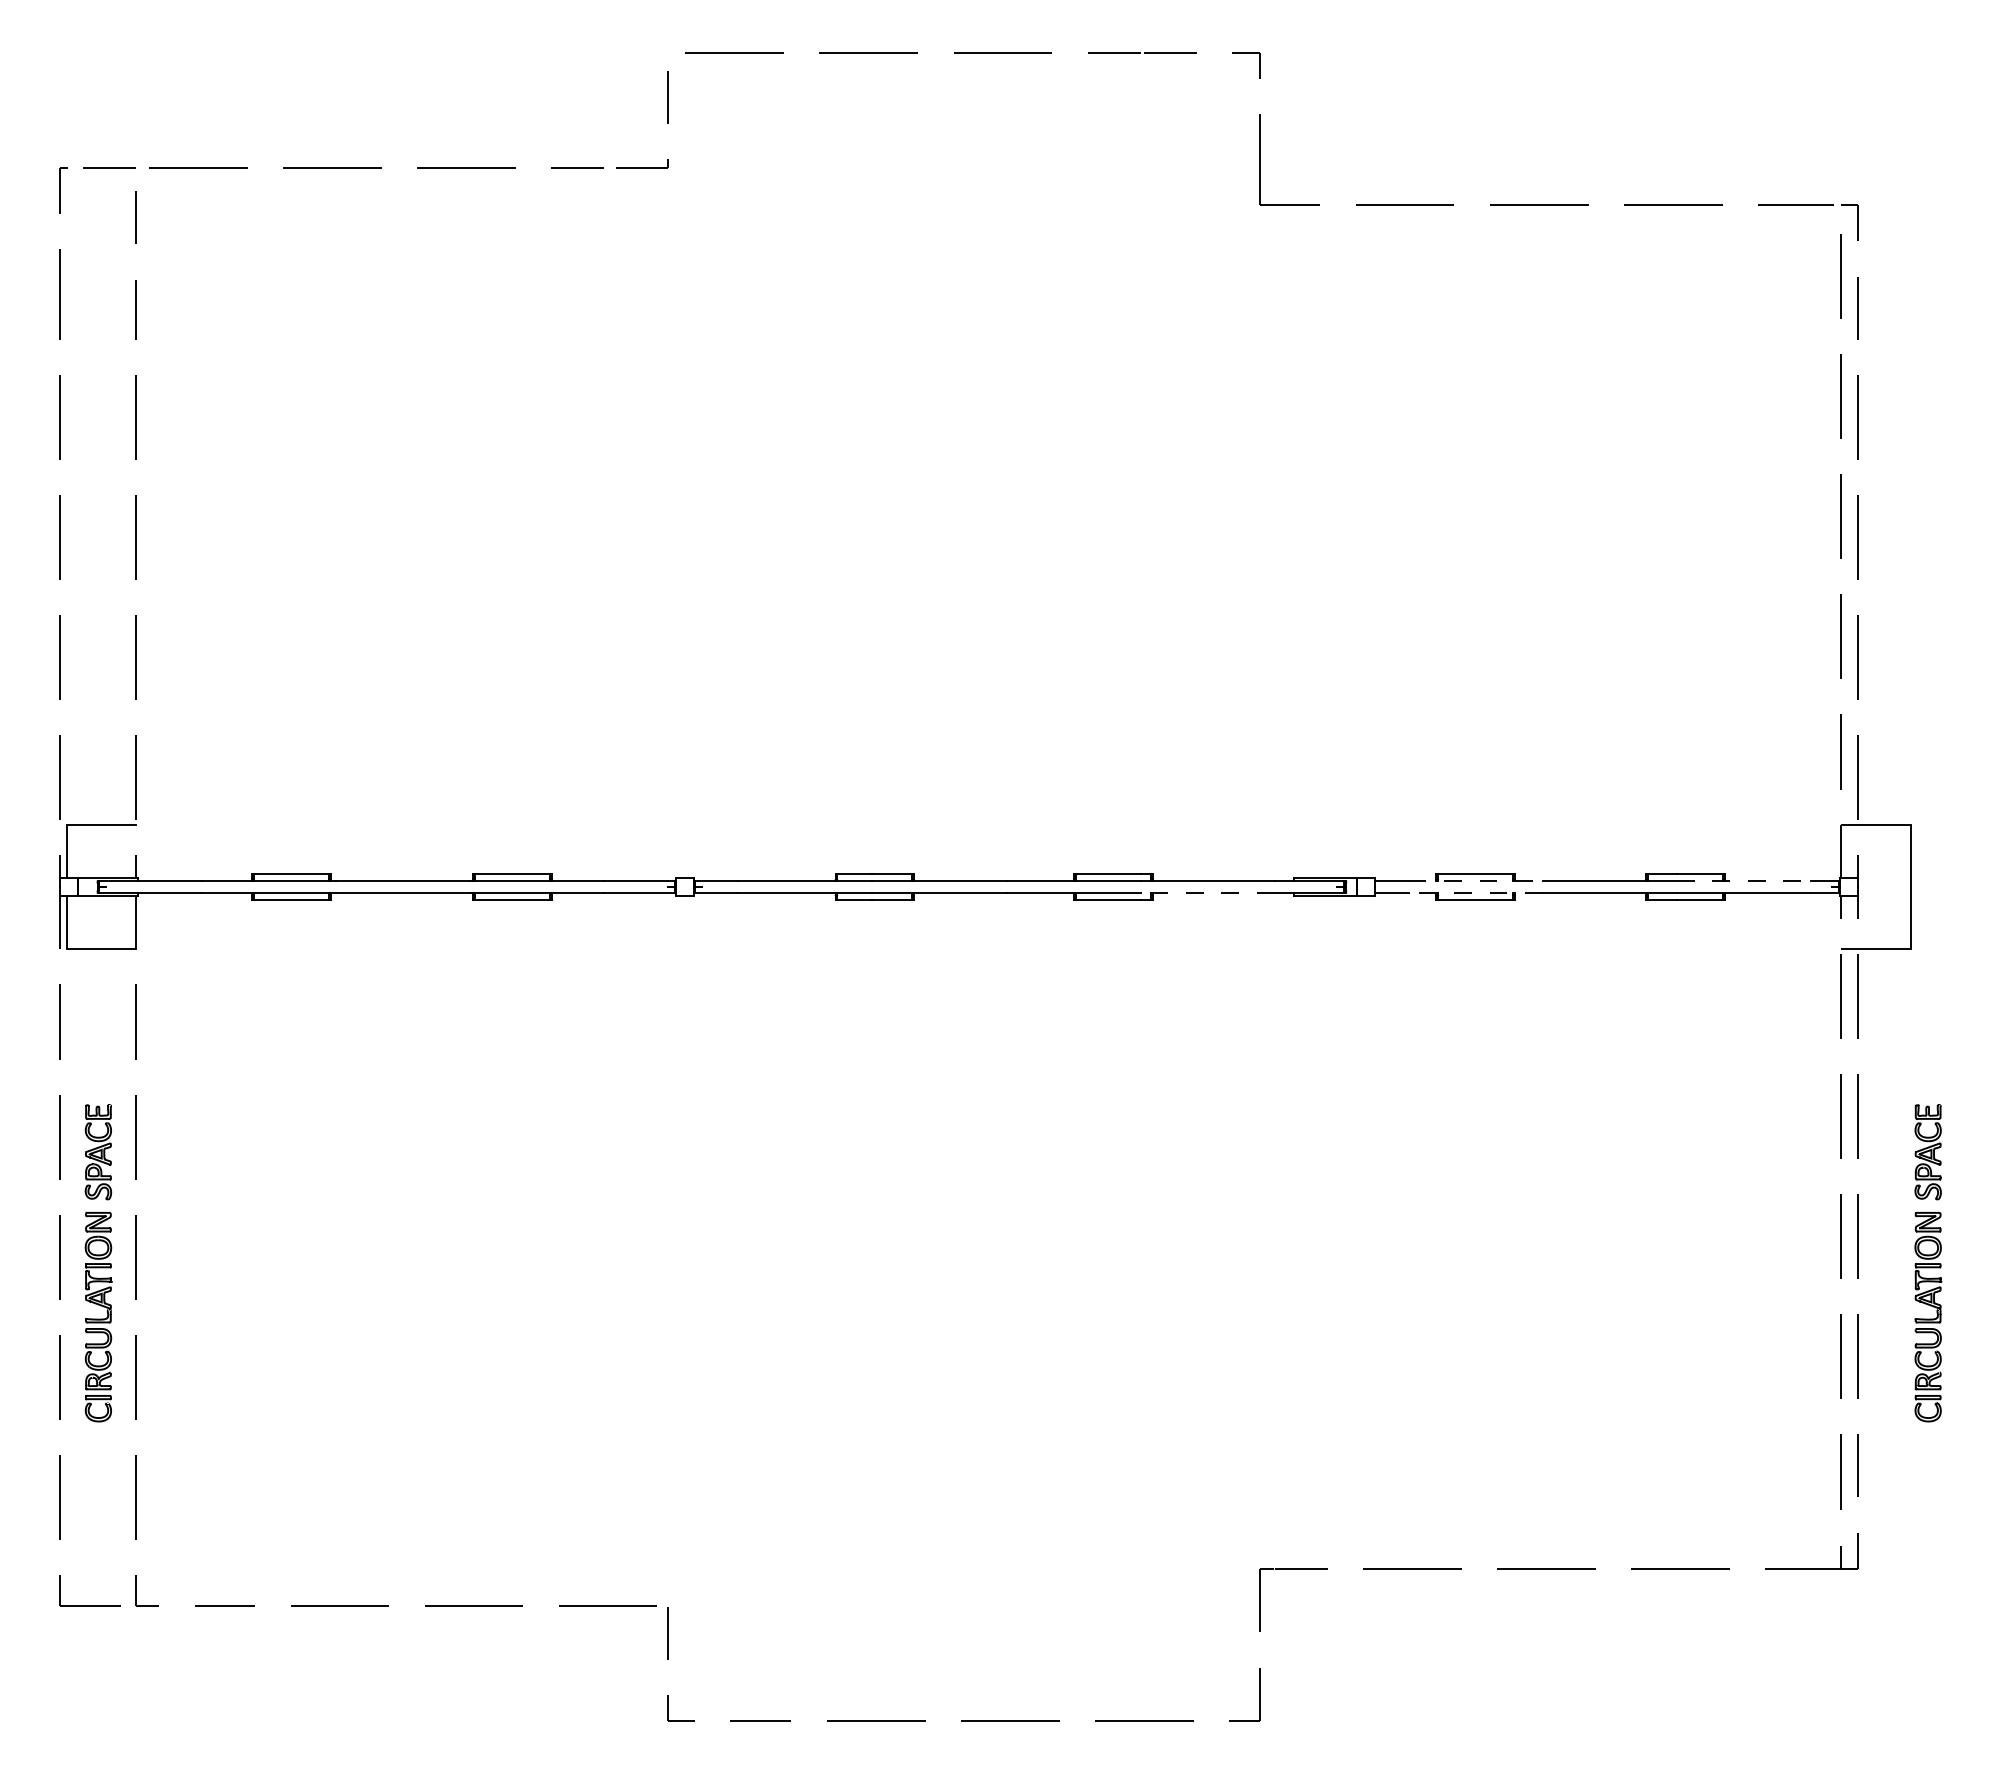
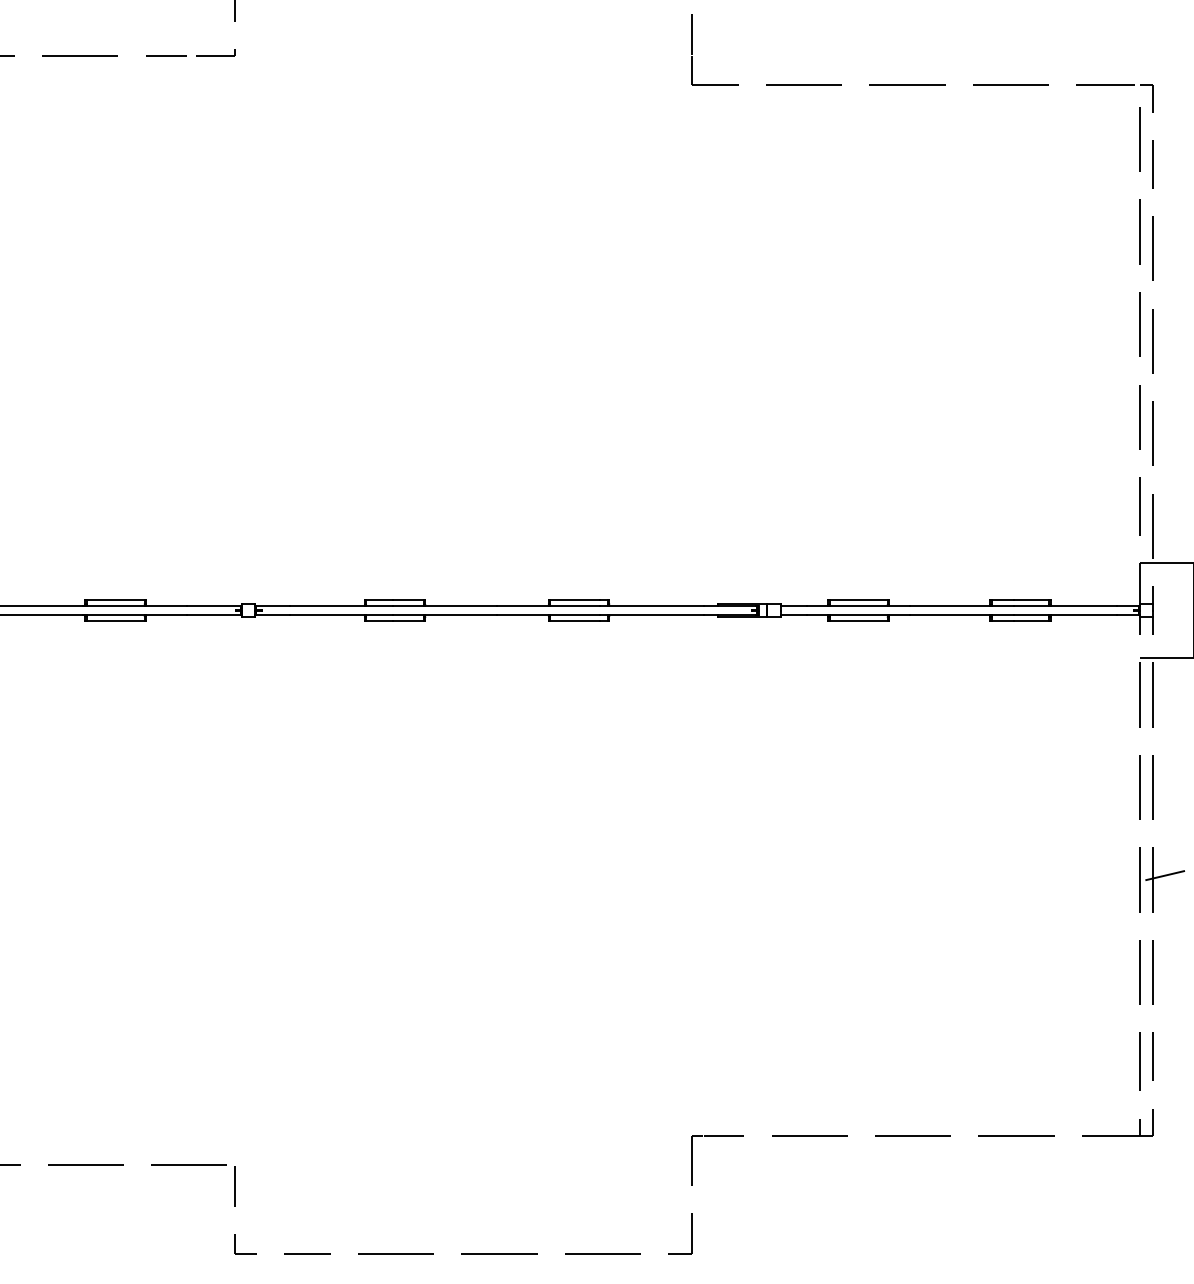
line: (1476, 881) -> (859, 606), dashed -> solid
line: (1744, 881) -> (1065, 606), dashed -> solid
line: (1207, 892) -> (651, 614), dashed -> solid
line: (1475, 892) -> (858, 614), dashed -> solid
line: (1872, 1230) -> (1164, 875), added

